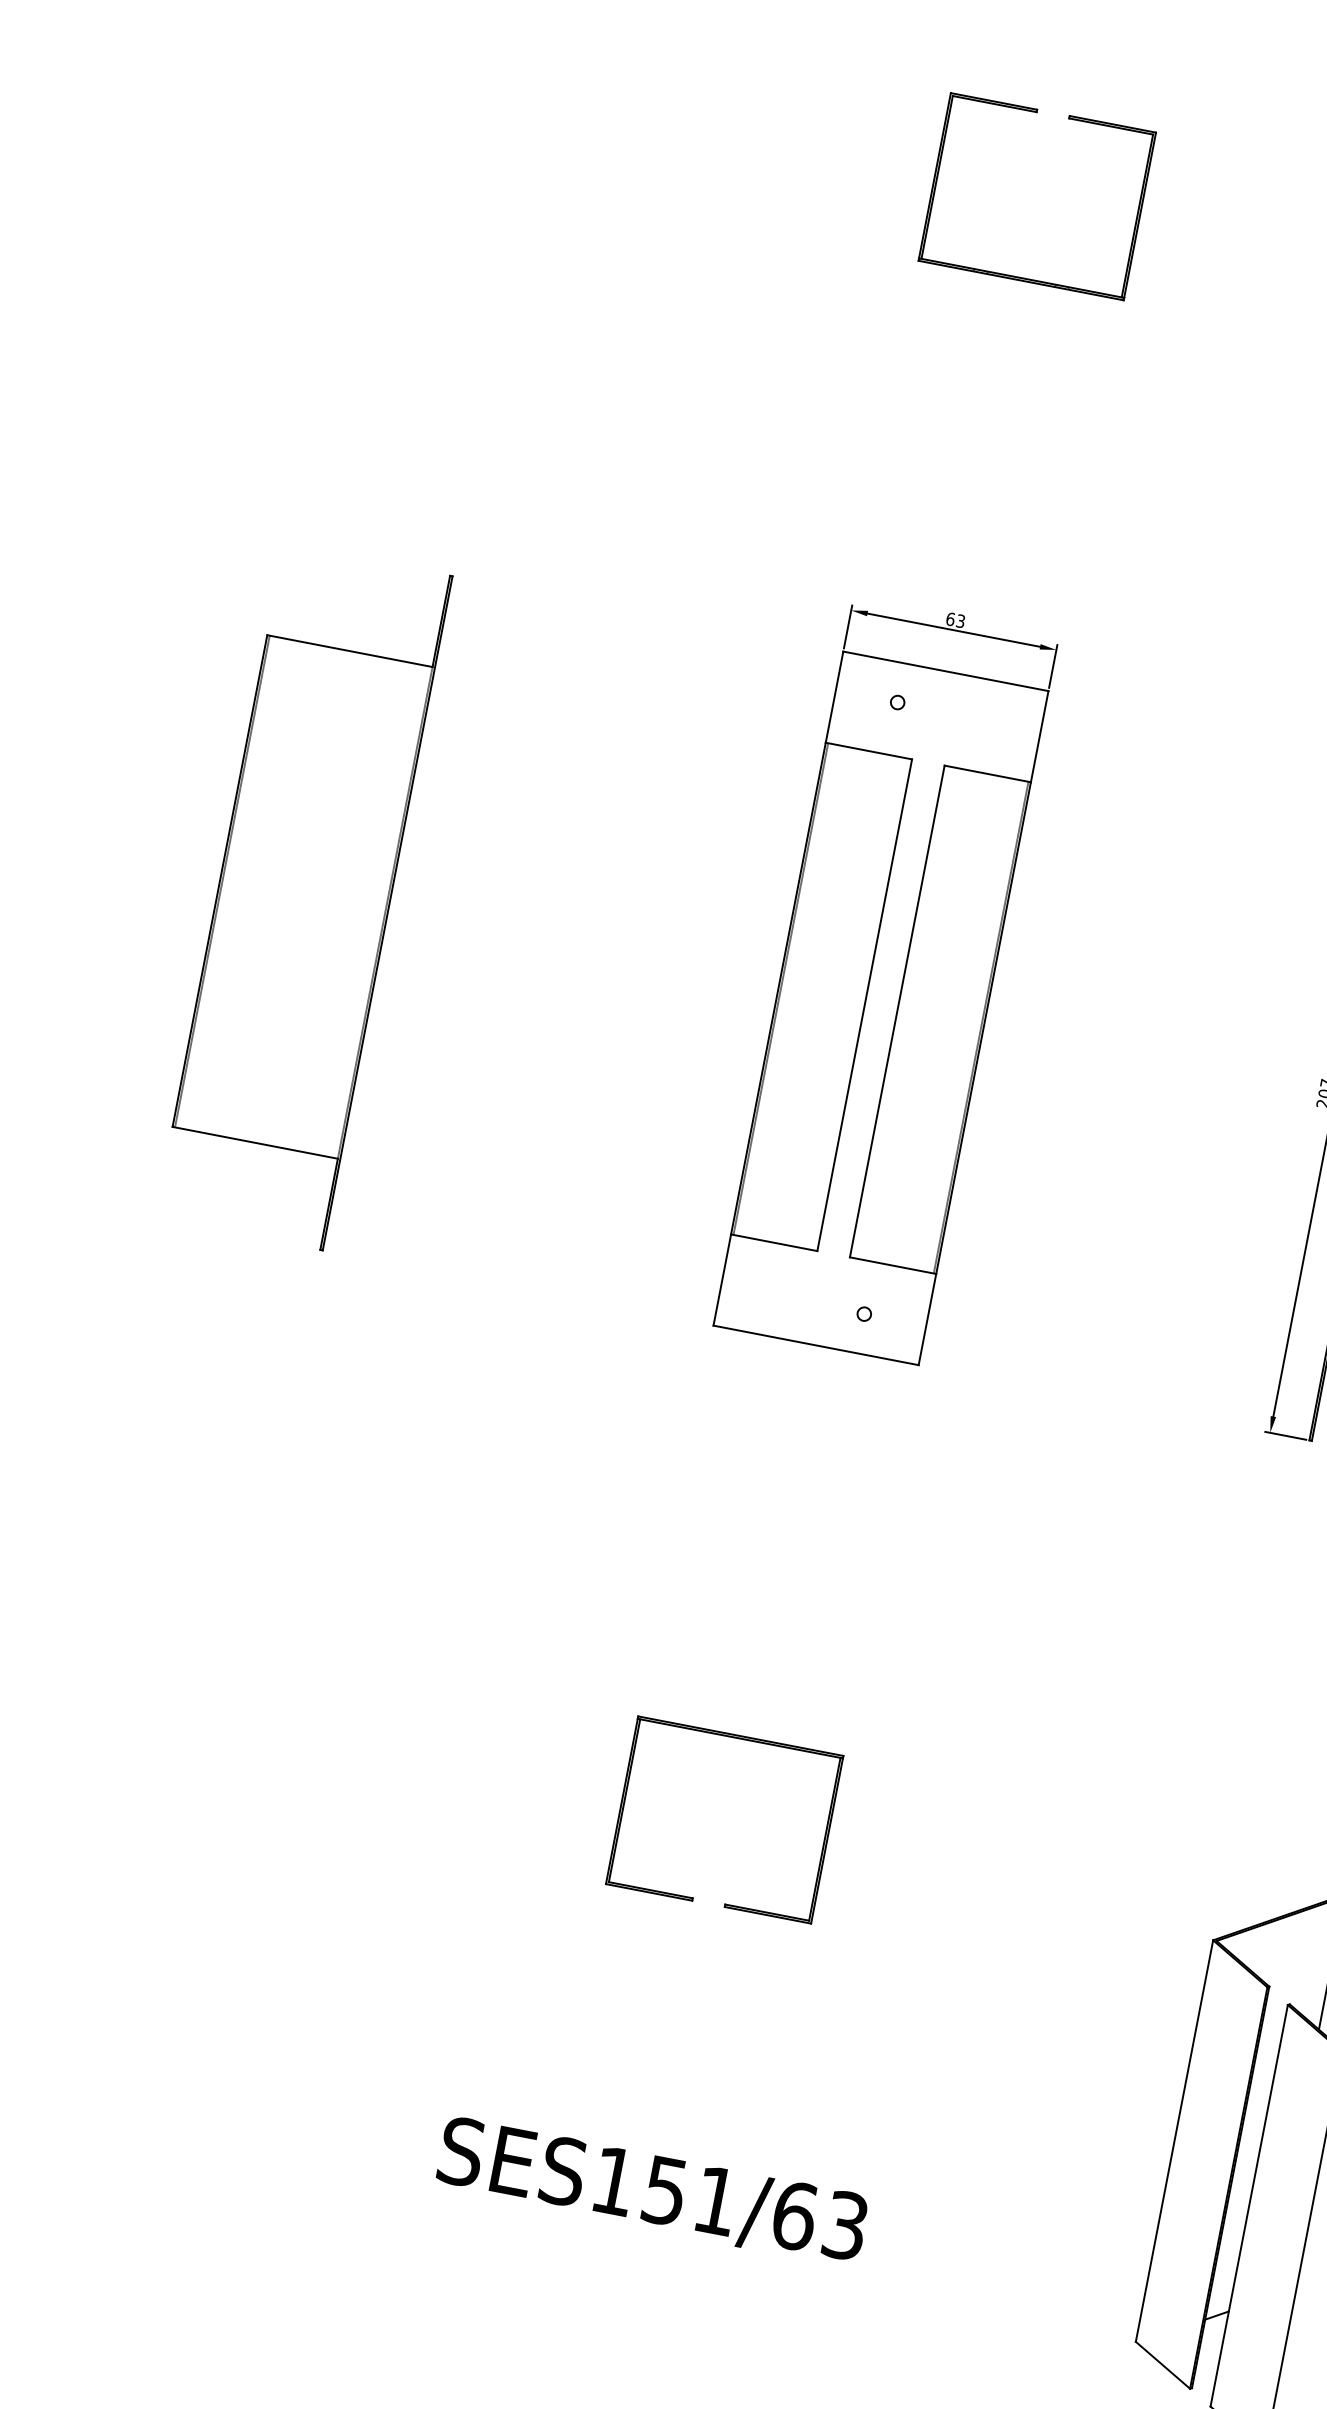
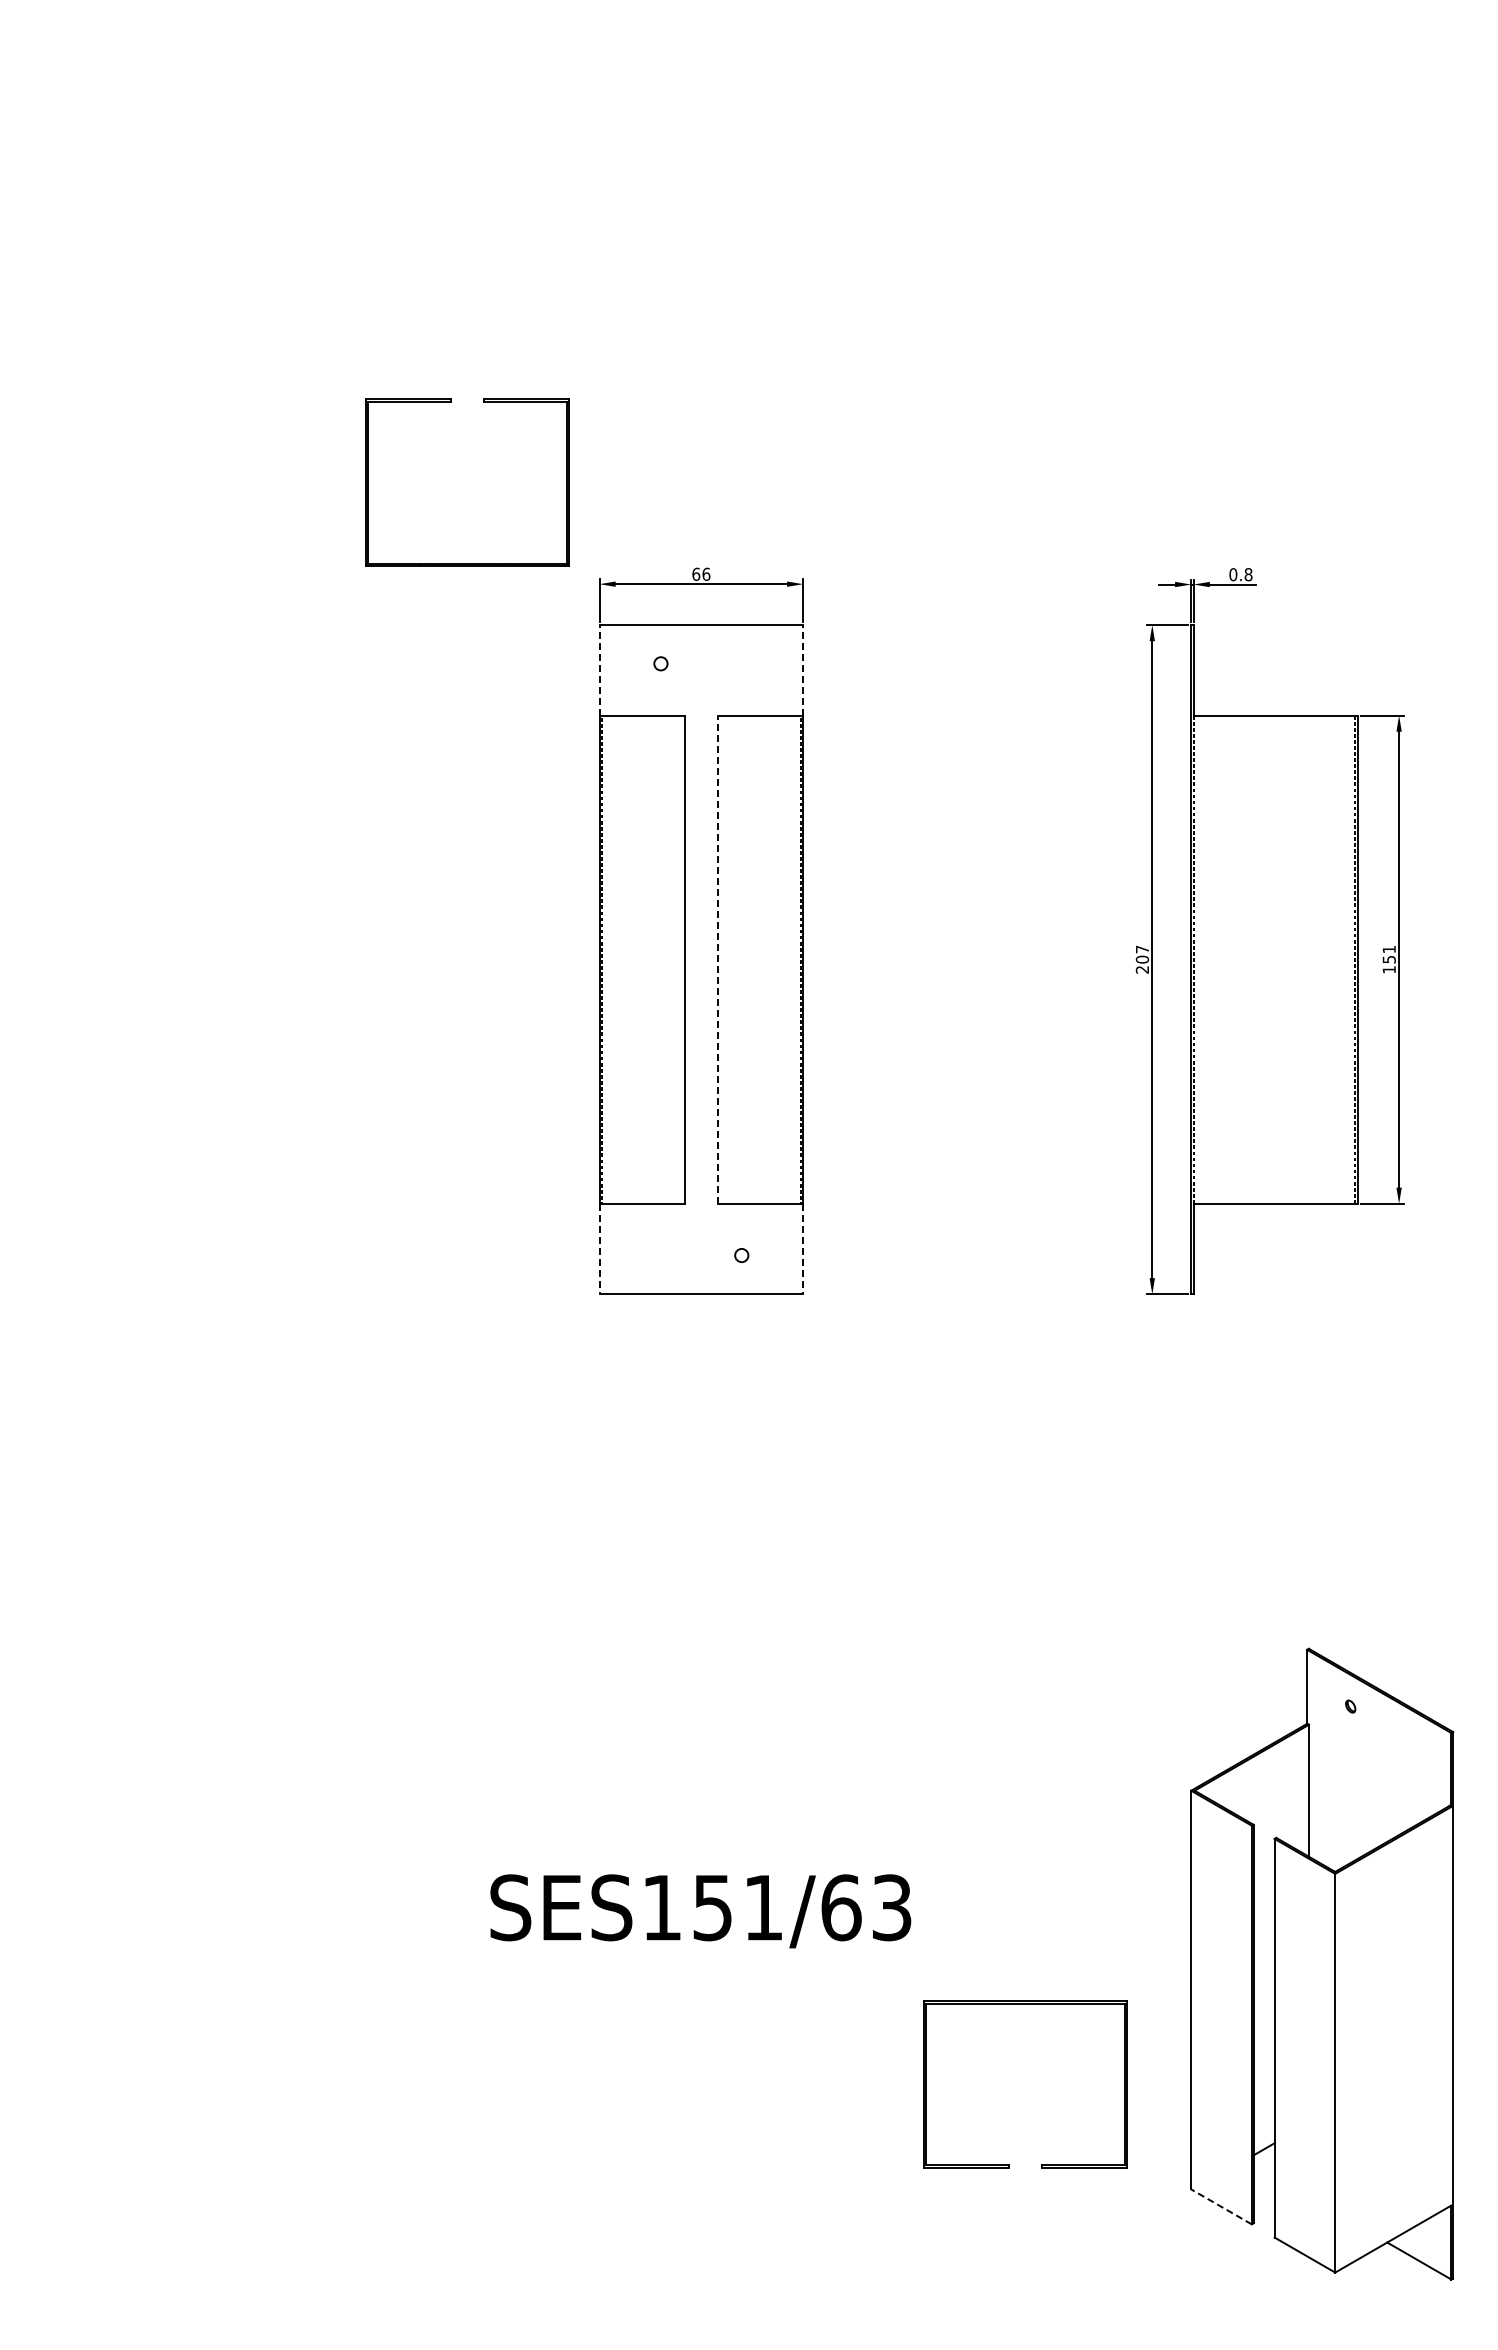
part: (1021, 278) -> (467, 563), moved
text: (961, 620) -> (706, 573), 63 -> 66
line: (834, 696) -> (599, 669), solid -> dashed
line: (1040, 735) -> (803, 669), solid -> dashed
part: (304, 897) -> (128, 959), removed
line: (897, 1011) -> (717, 959), solid -> dashed
line: (722, 1280) -> (599, 1249), solid -> dashed
line: (927, 1320) -> (803, 1249), solid -> dashed
part: (740, 1739) -> (1025, 2004), moved
text: (652, 2192) -> (700, 1911), moved
line: (1163, 2364) -> (1221, 2206), solid -> dashed

